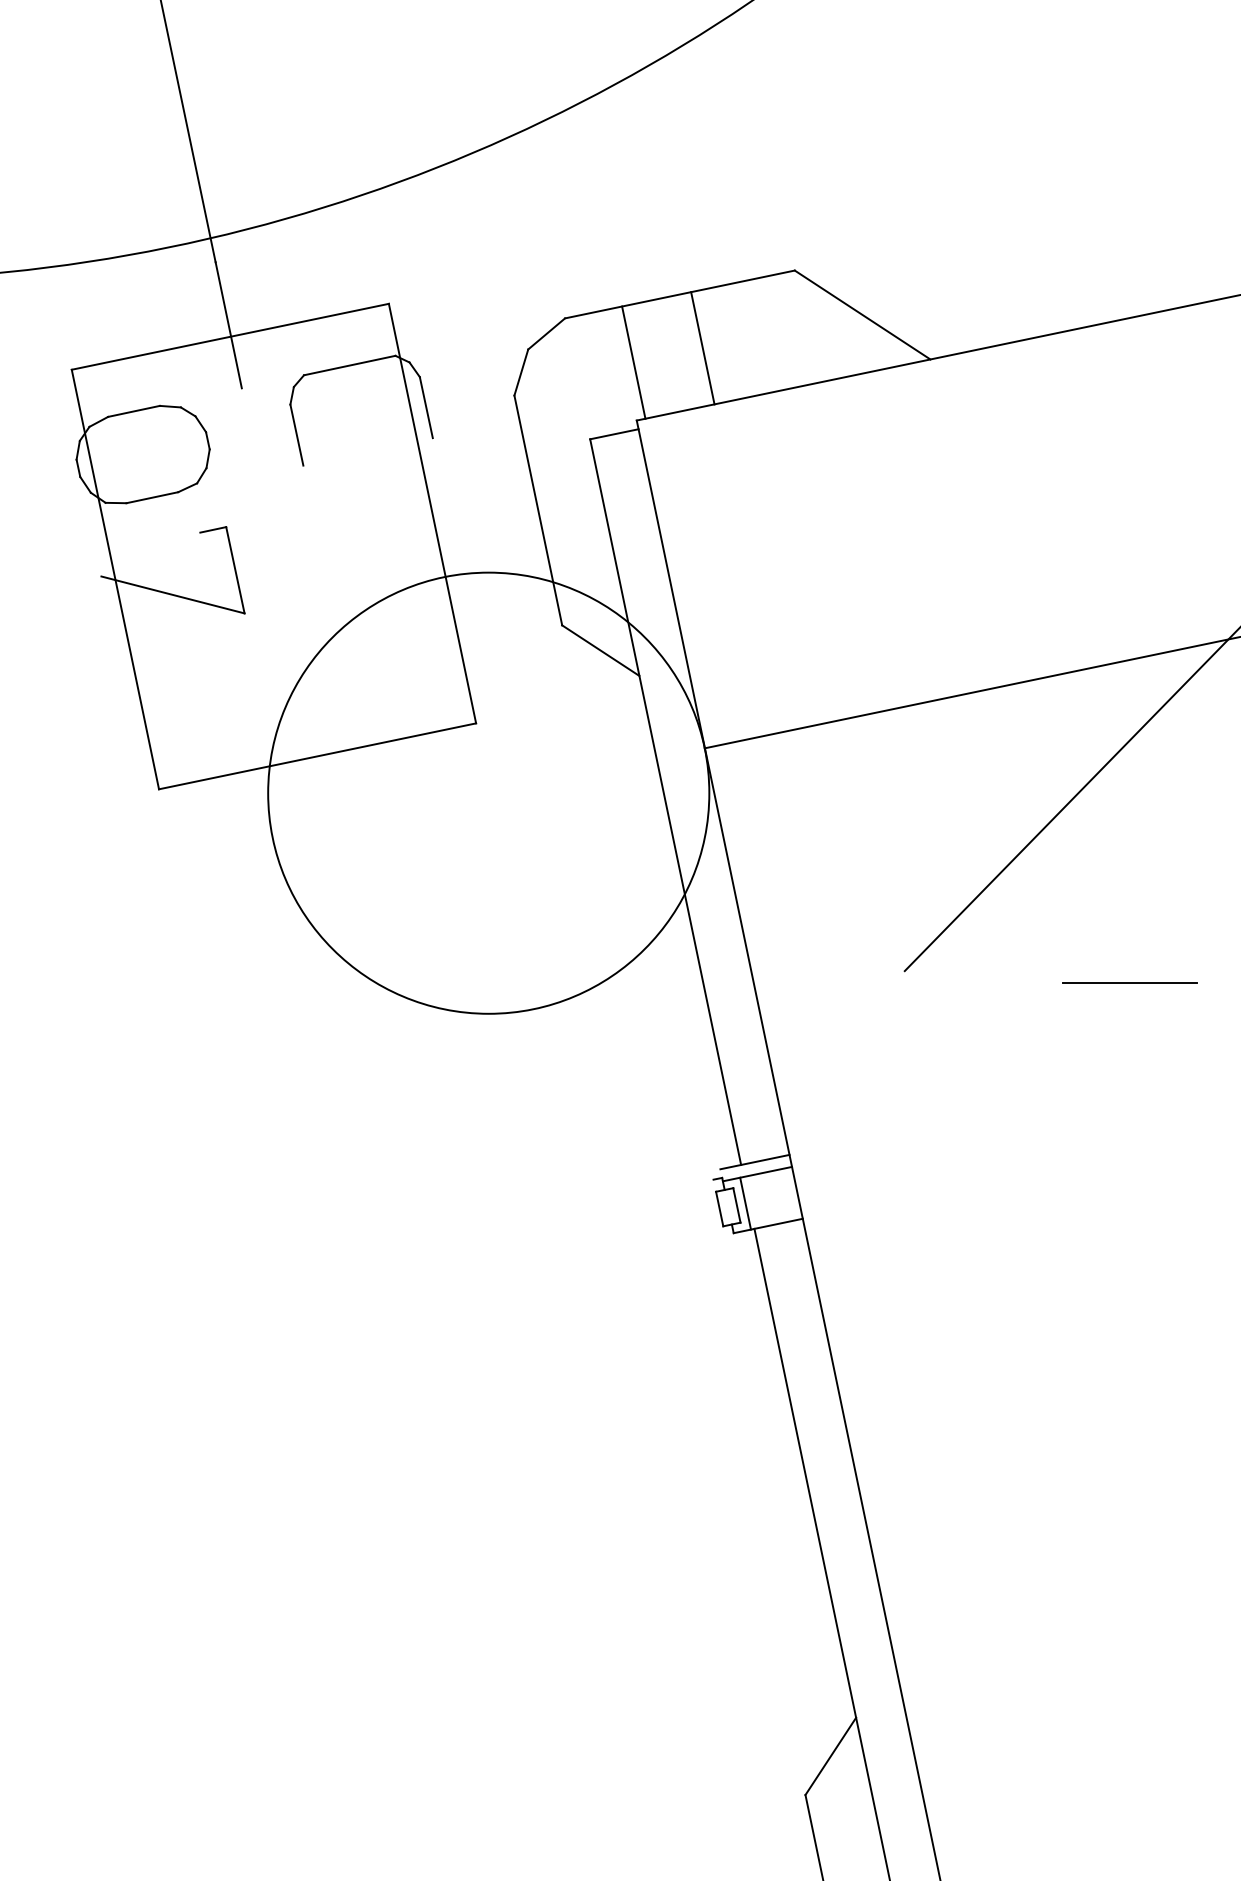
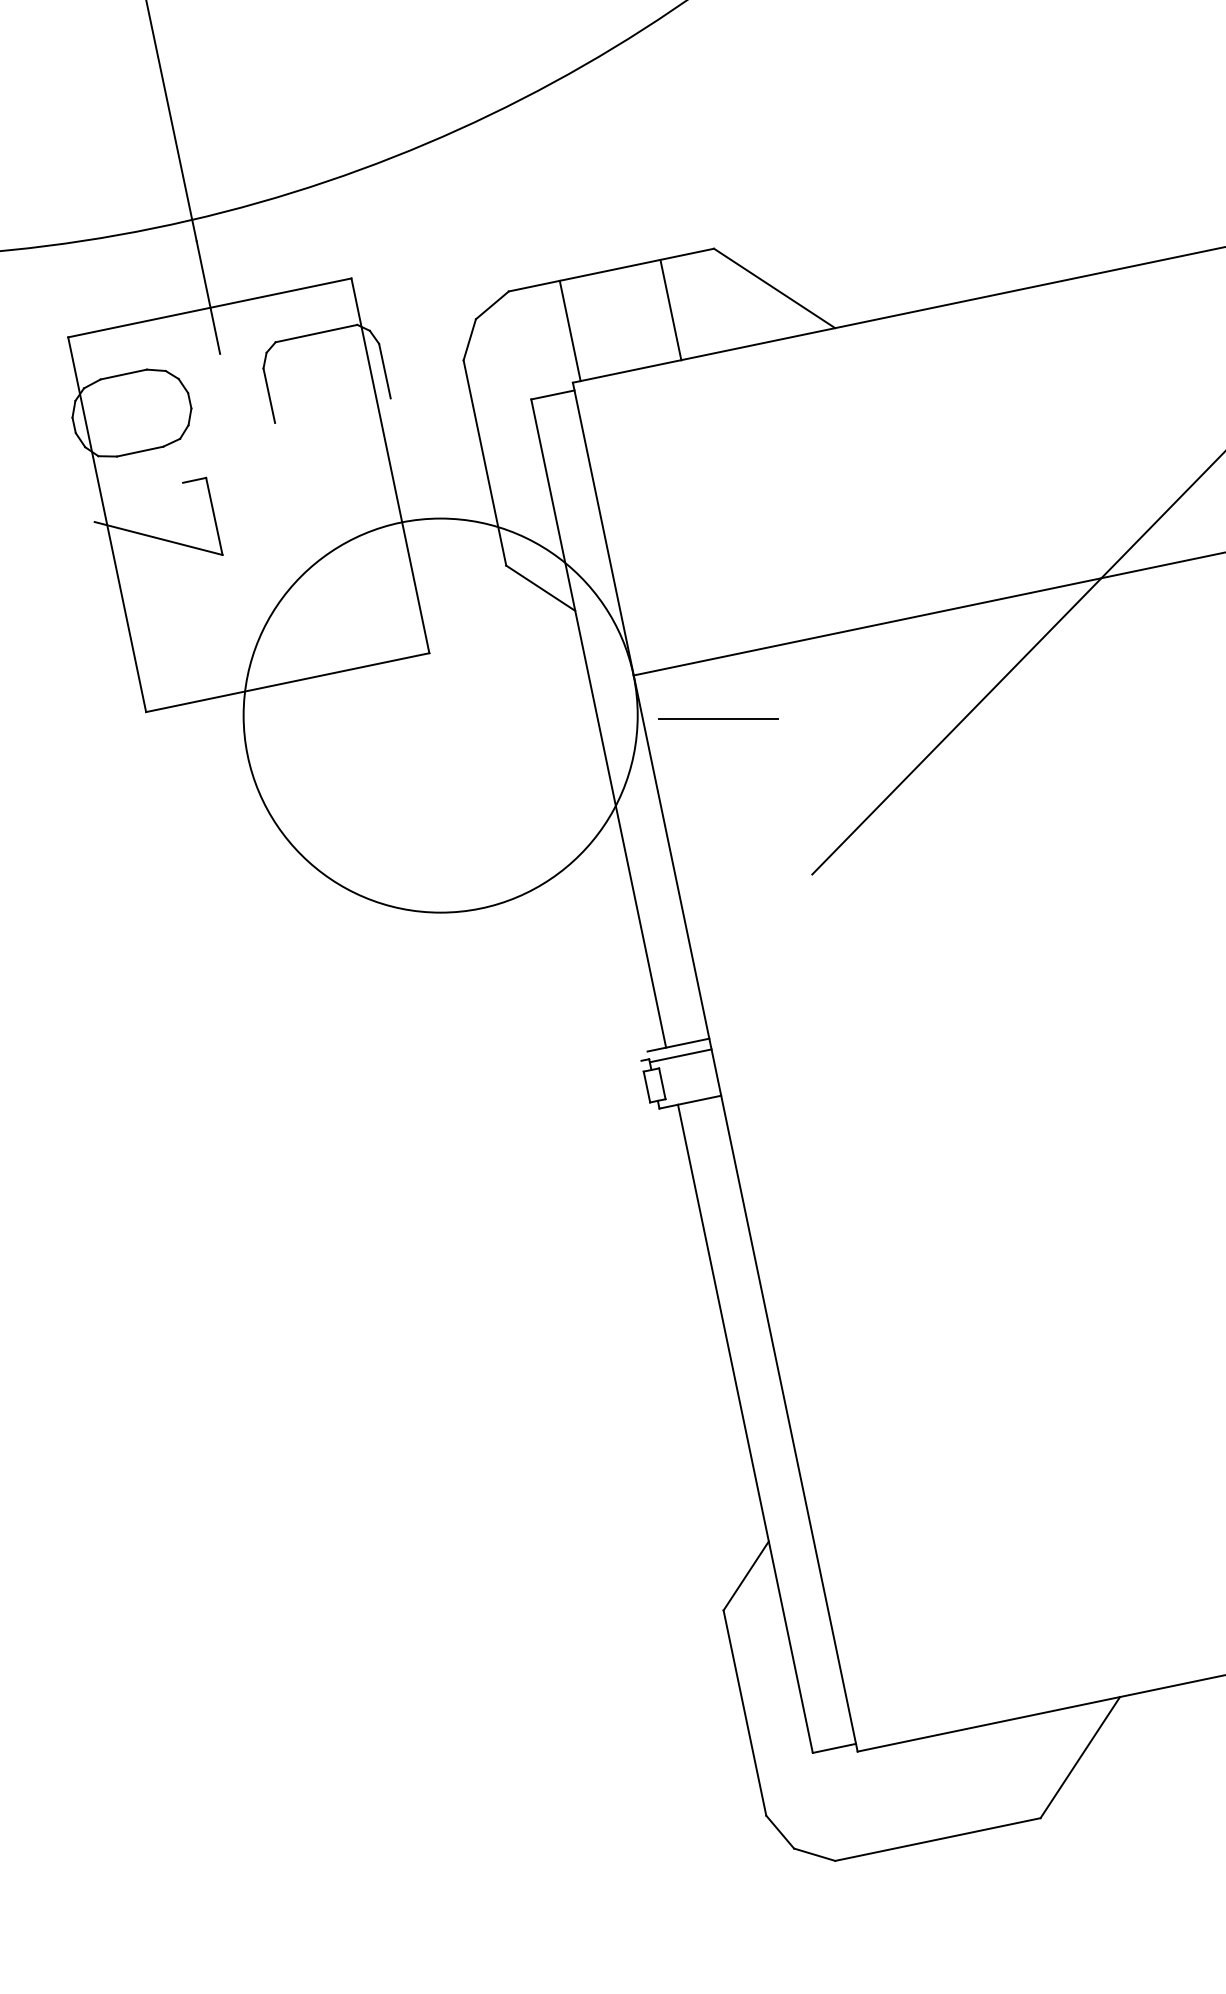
line: (702, 347) -> (670, 309), moved
line: (1130, 982) -> (718, 718), moved
line: (744, 1203) -> (669, 1082), removed

